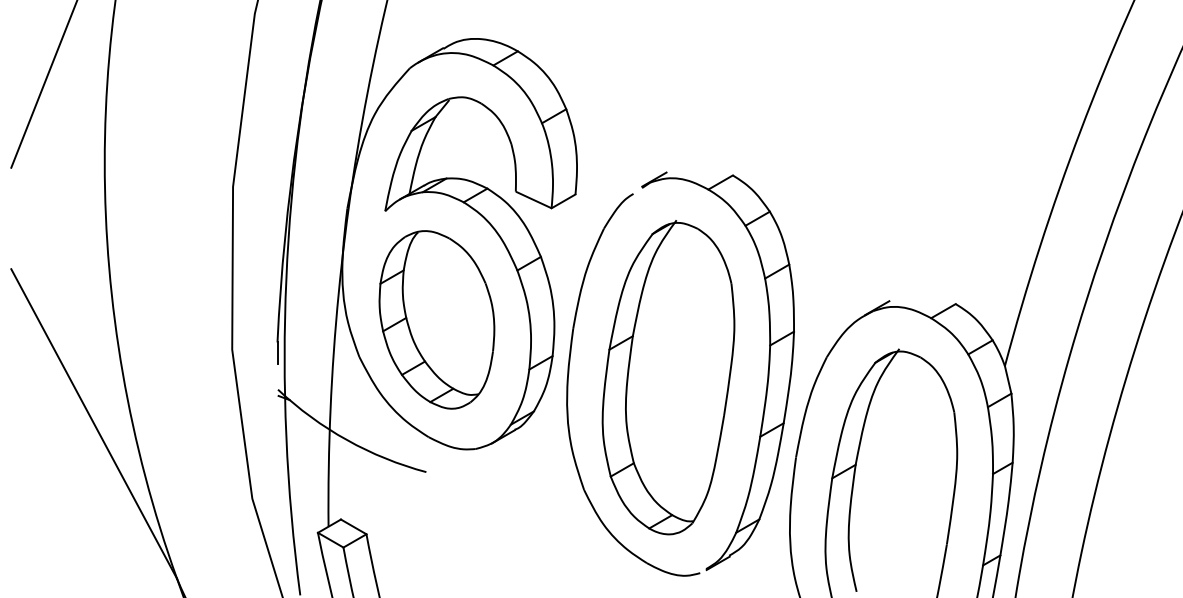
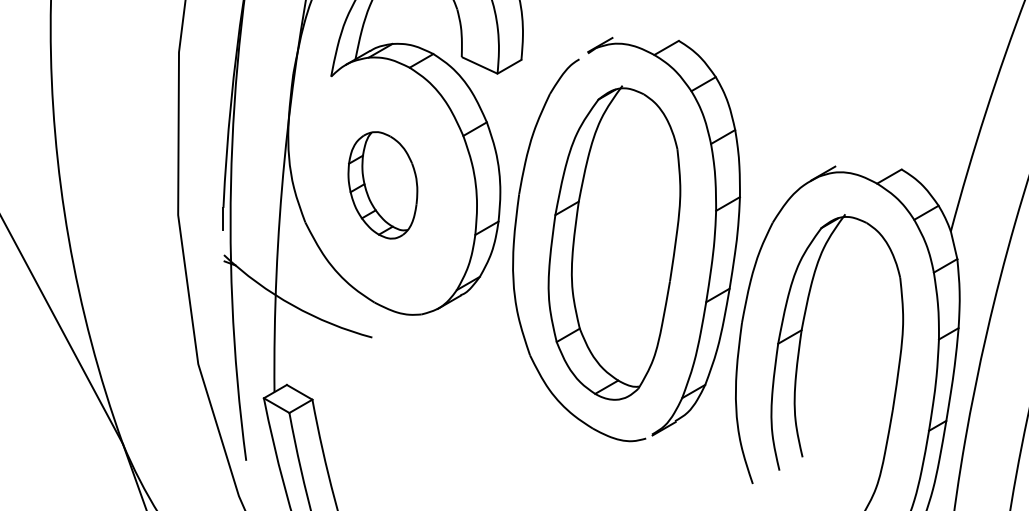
part: (436, 319) -> (382, 184), size x0.6

